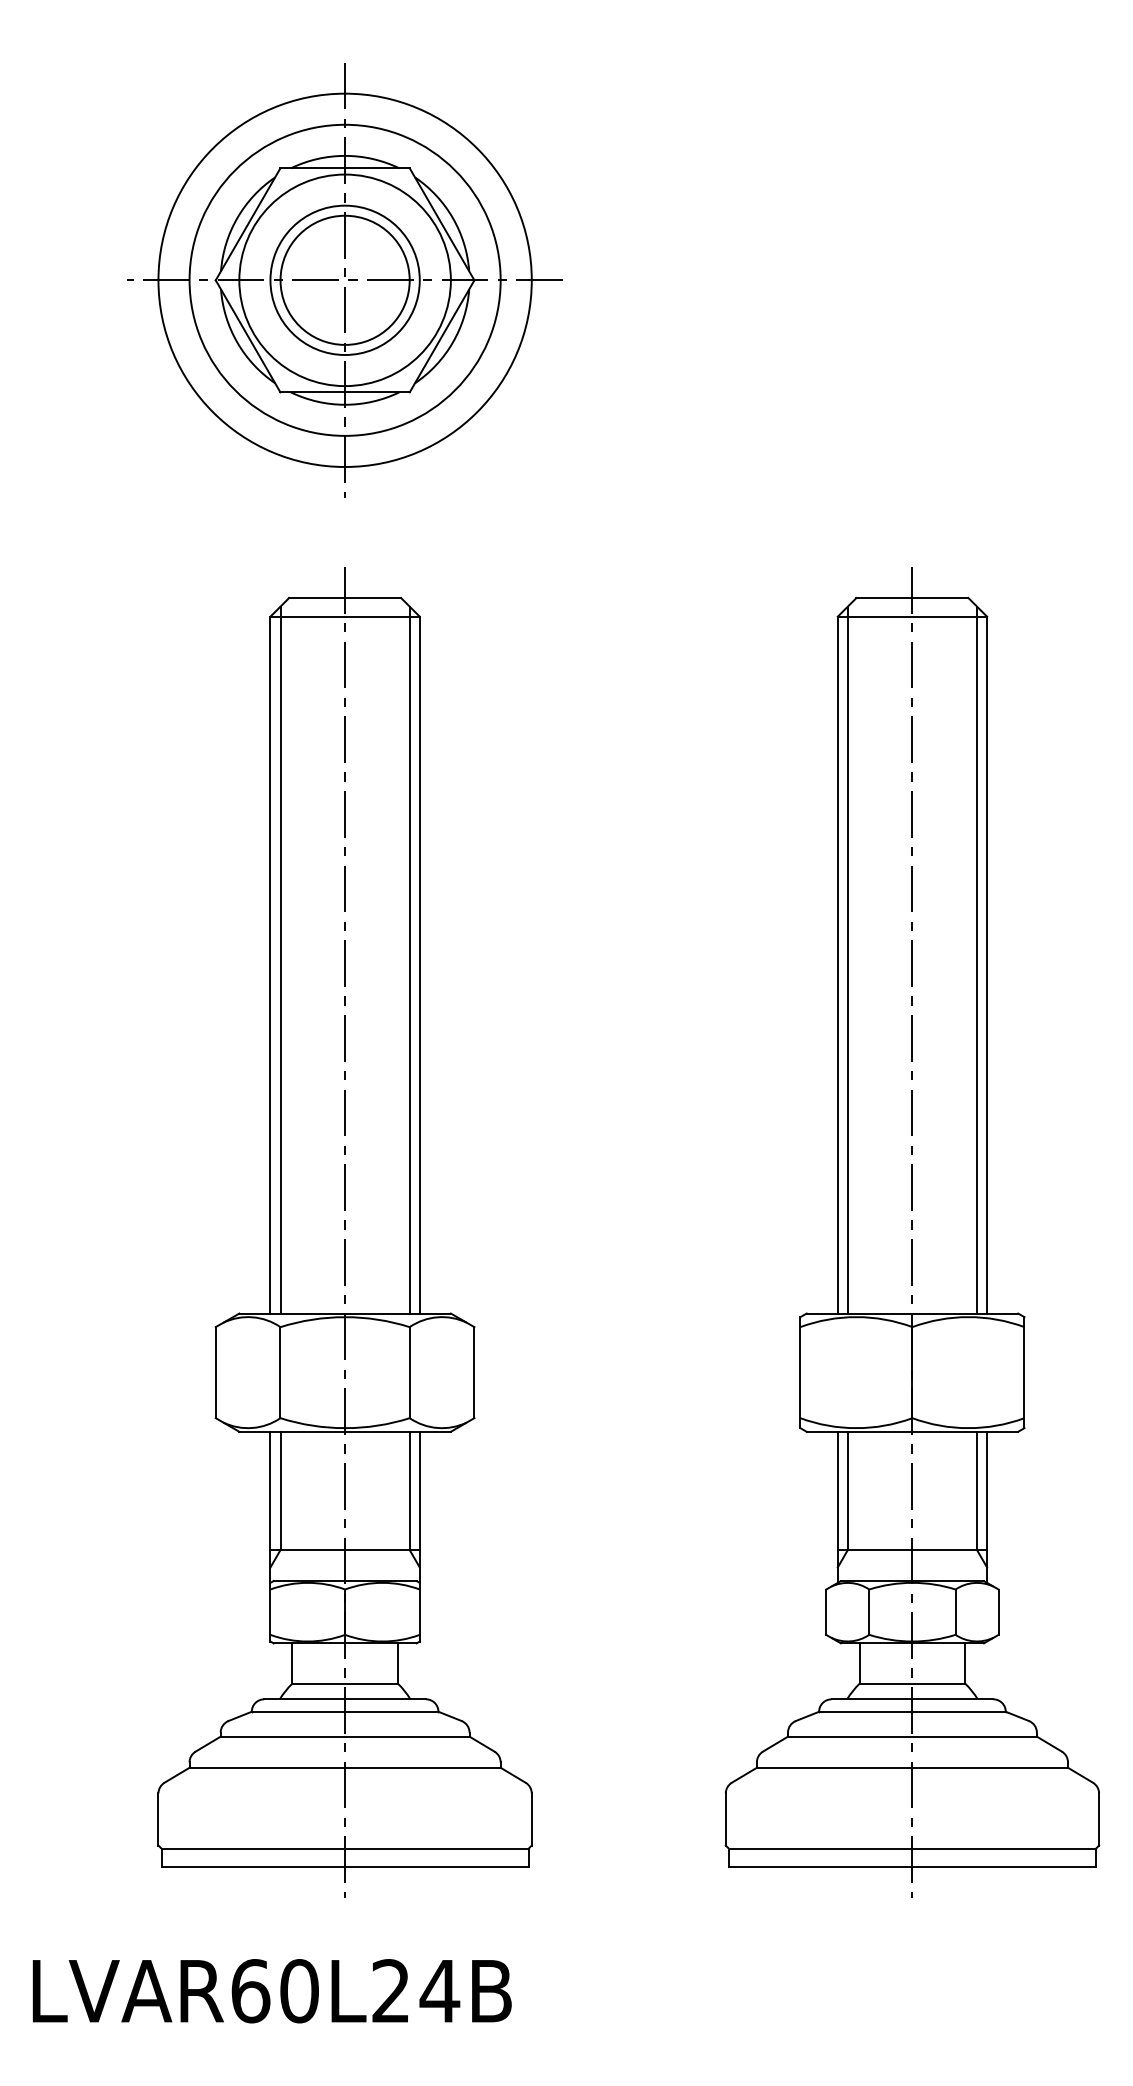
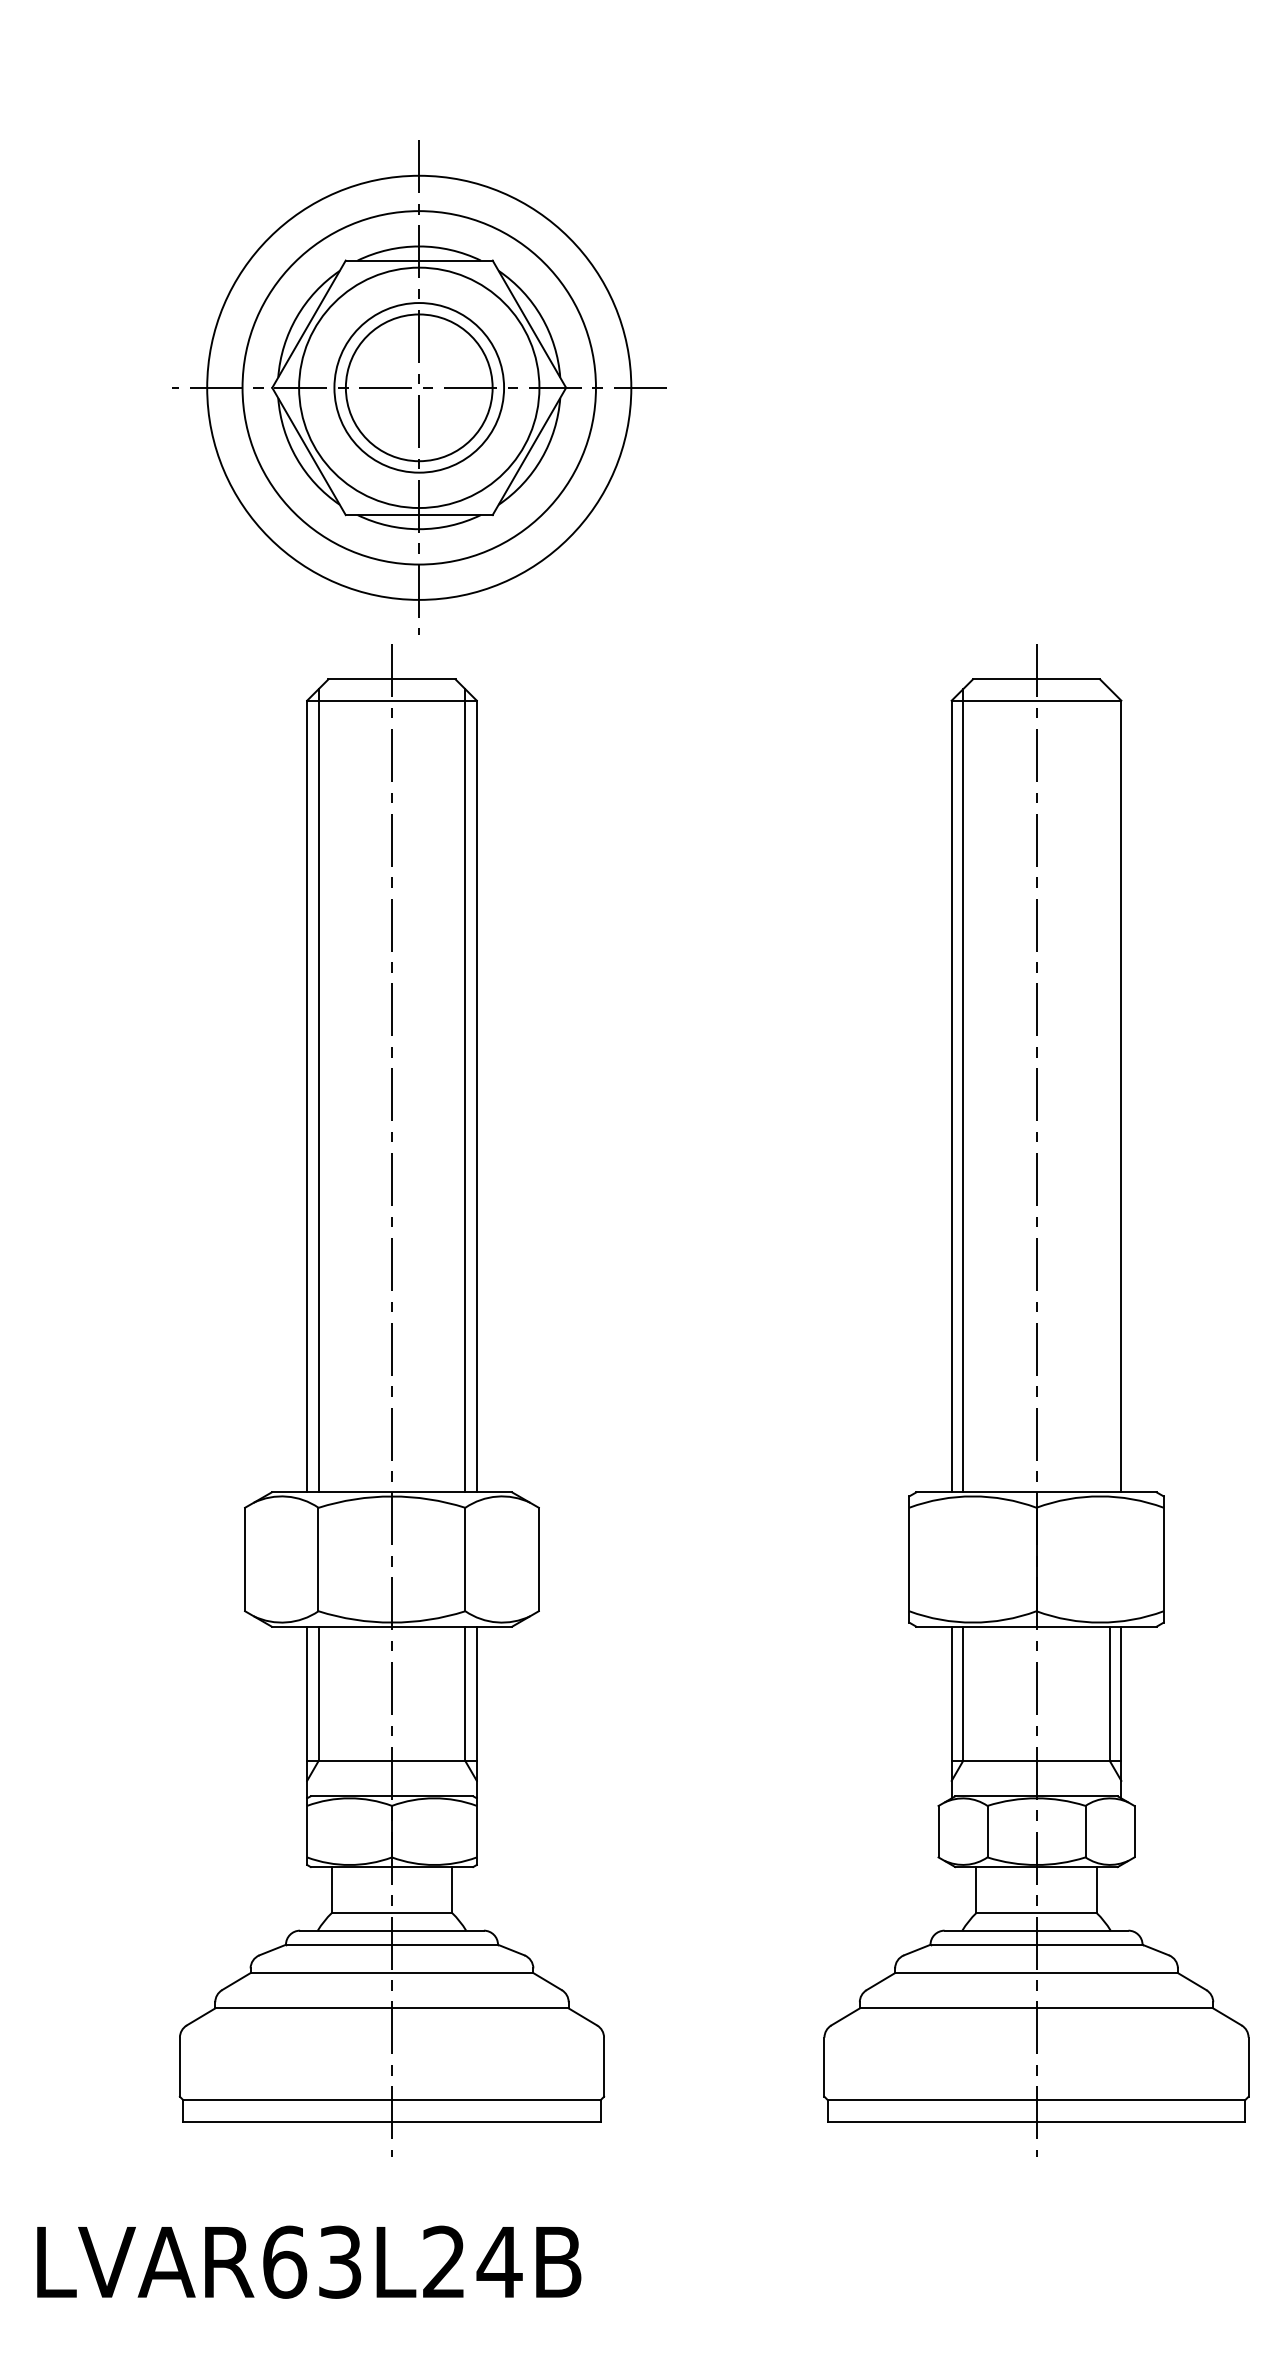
part: (344, 280) -> (418, 388), moved
line: (976, 959) -> (1109, 1090), removed
text: (299, 1991) -> (340, 2262), LVAR60L24B -> LVAR63L24B

